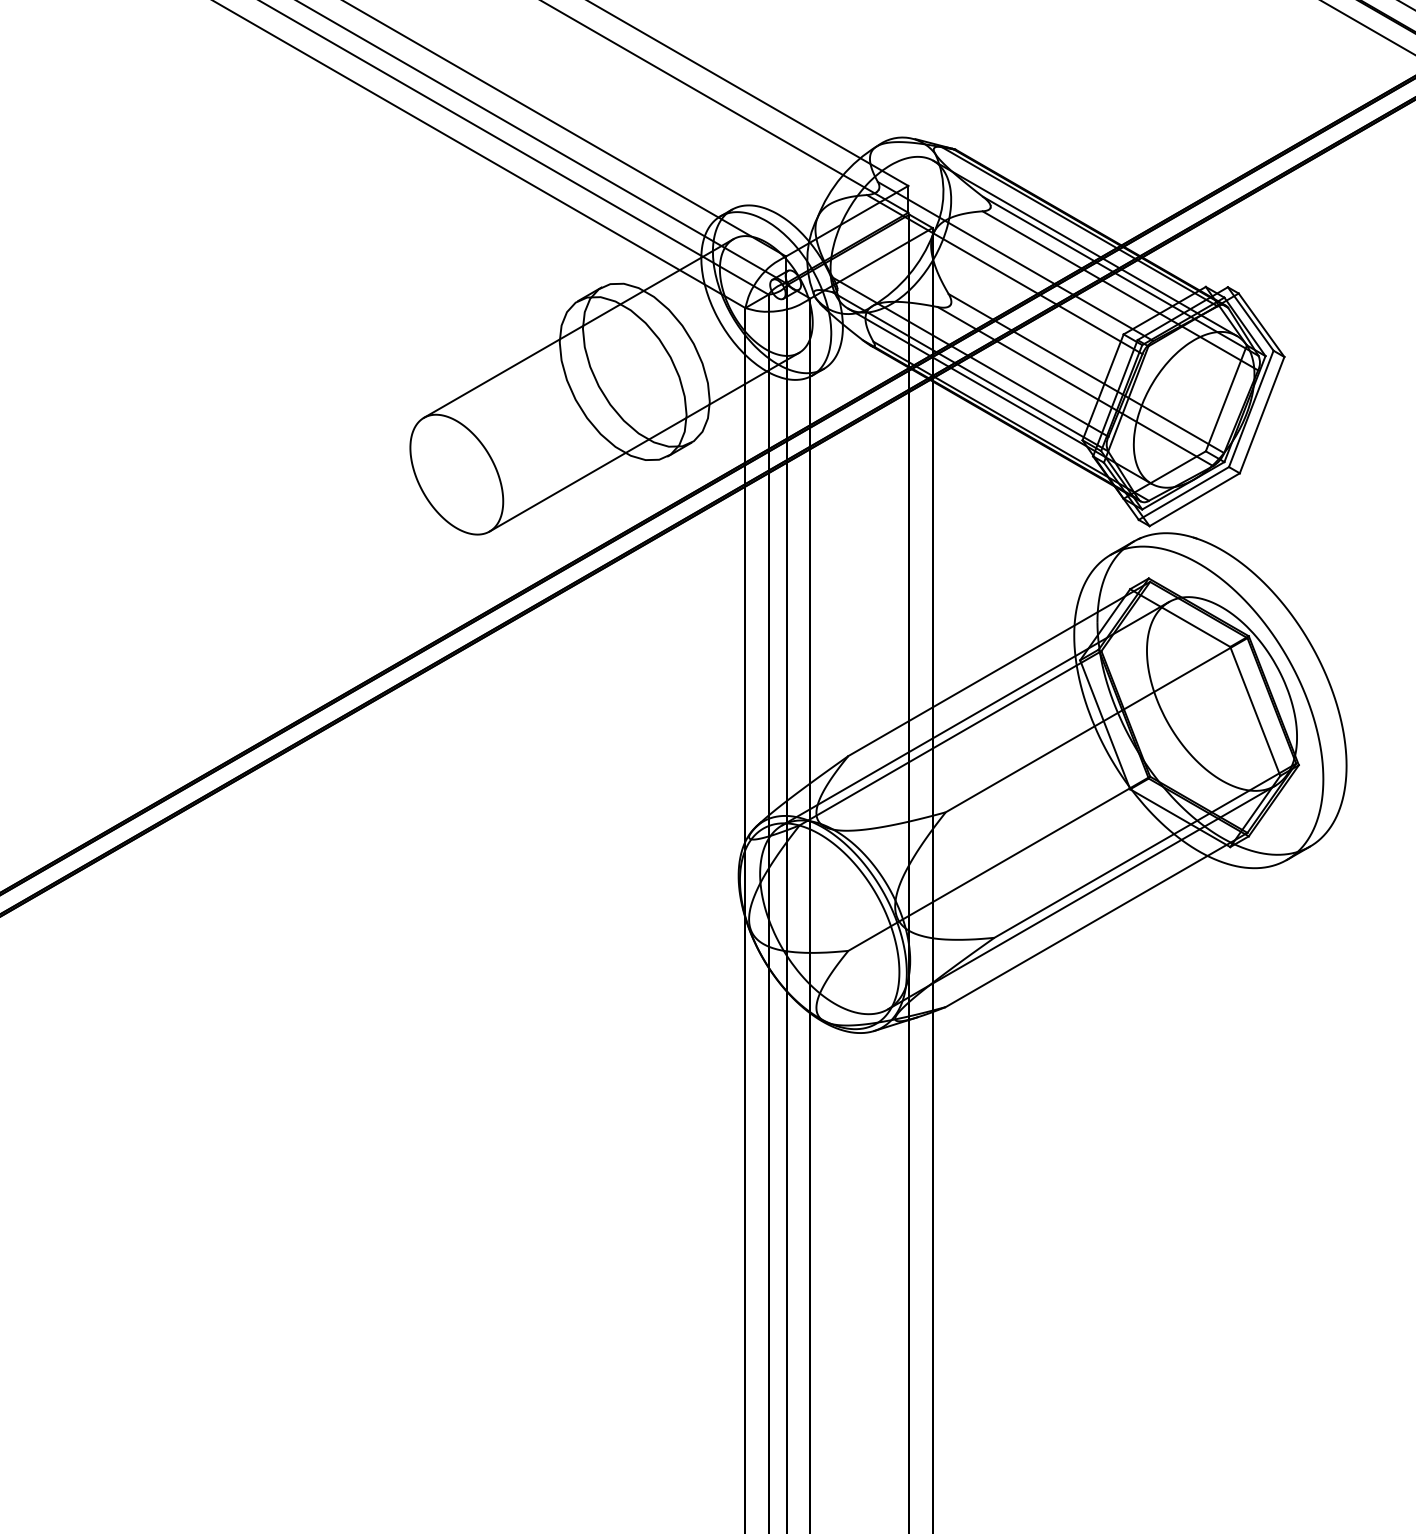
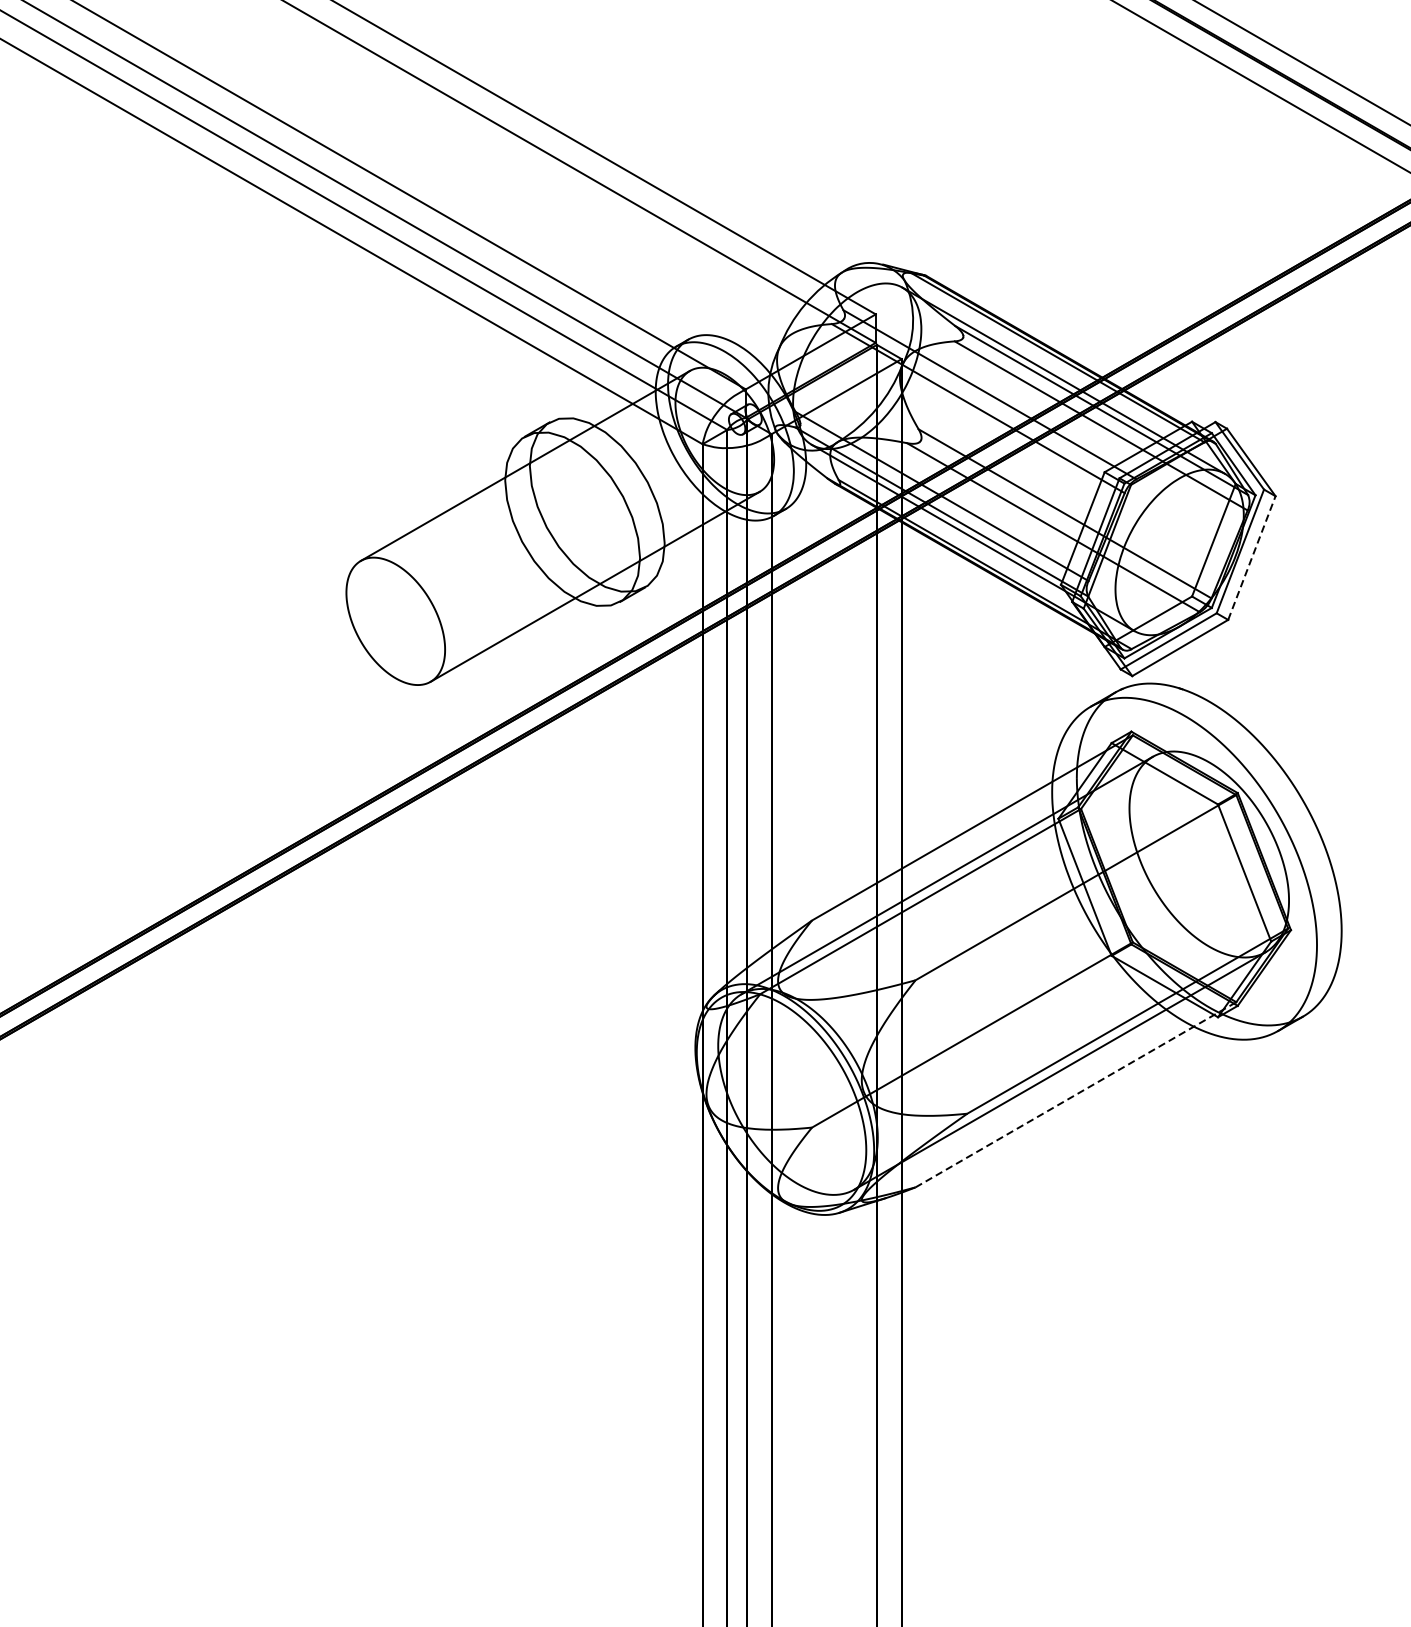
line: (1262, 414) -> (1252, 557), solid -> dashed
line: (1097, 919) -> (1076, 1094), solid -> dashed

